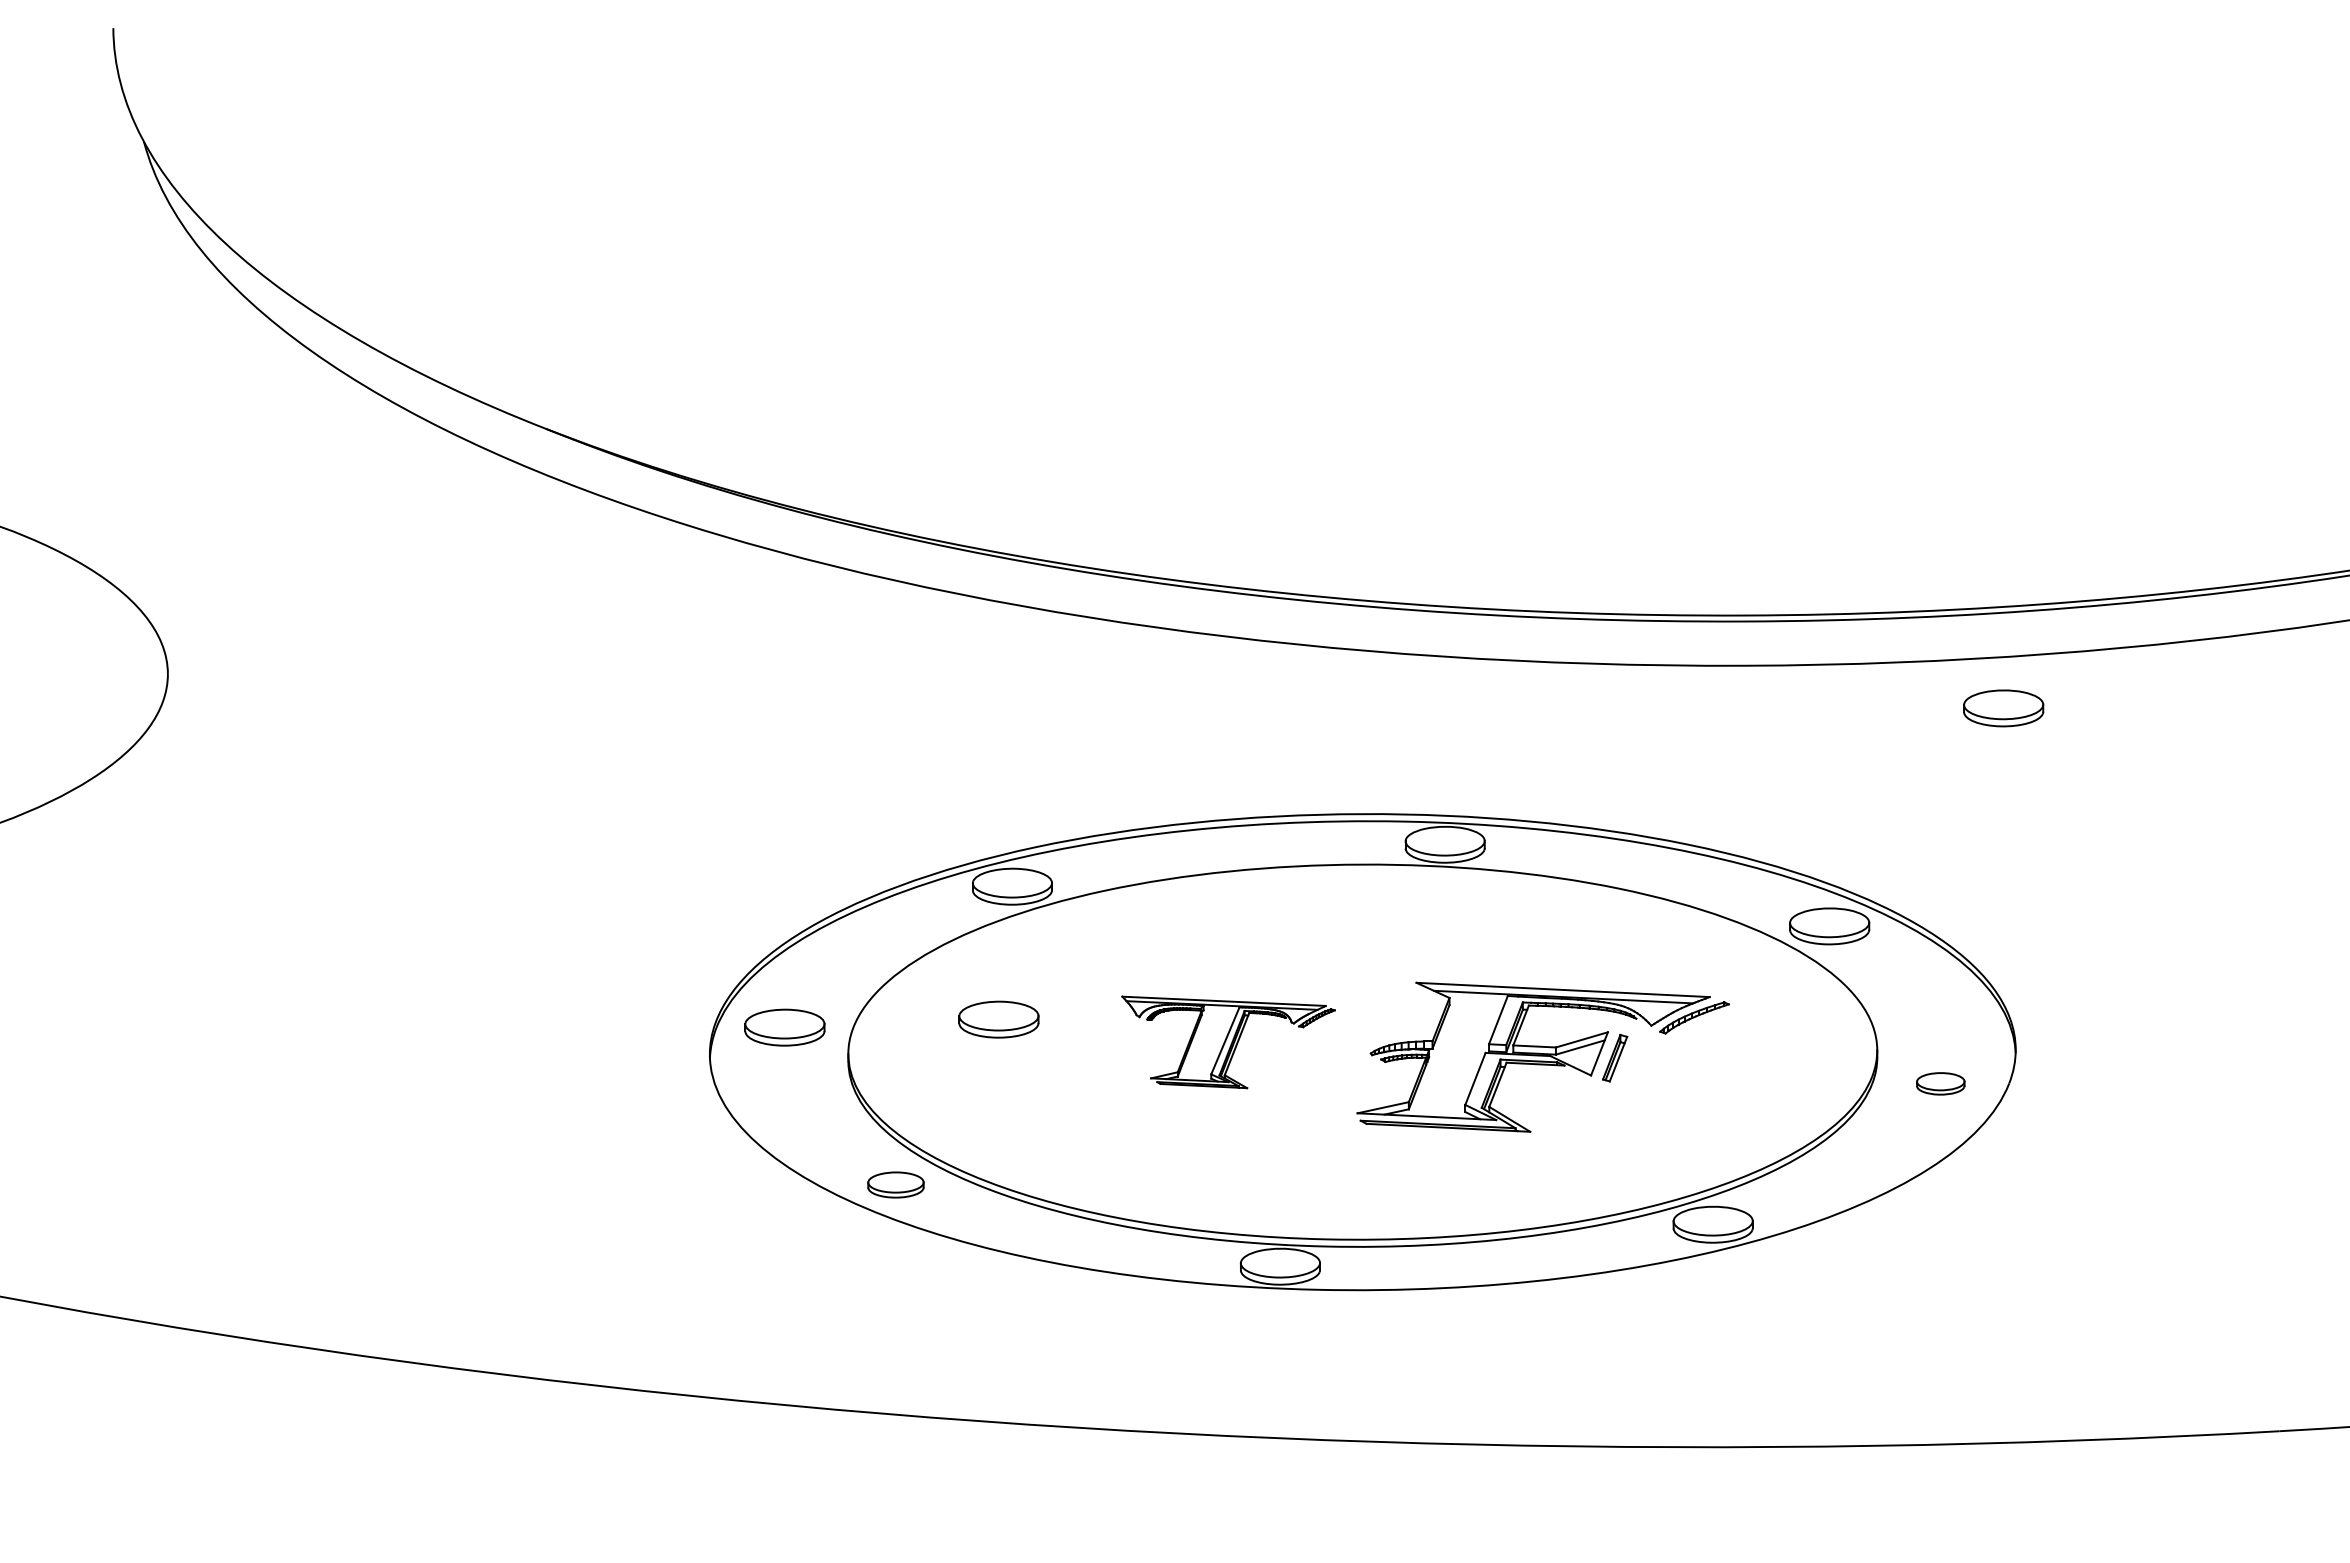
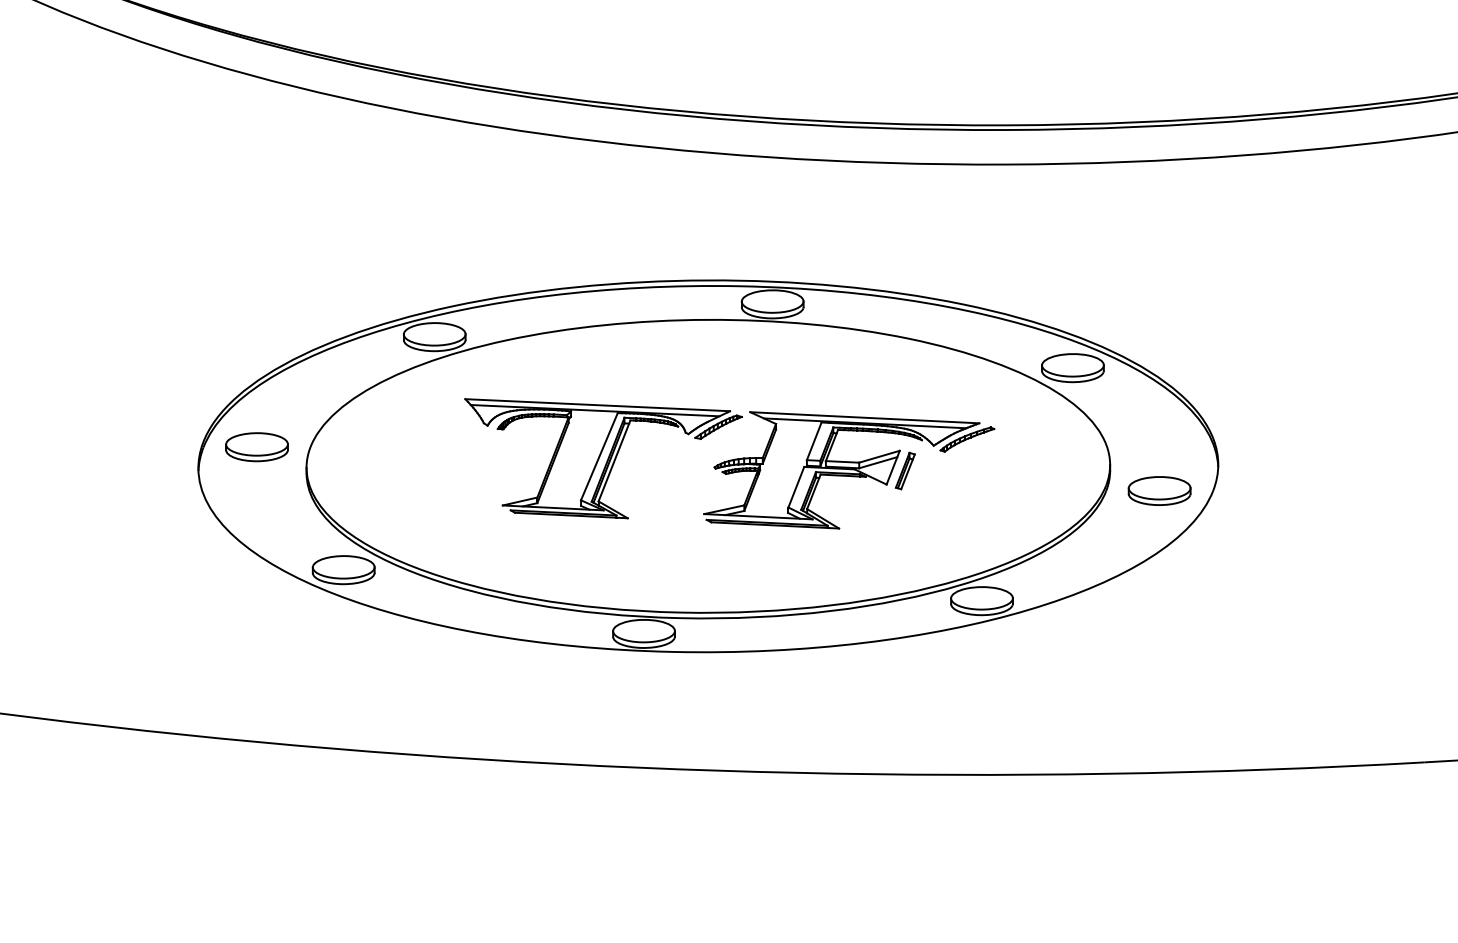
part: (2003, 708) -> (1208, 197), removed
part: (998, 1019) -> (423, 440), removed
part: (1228, 1042) -> (603, 458), size x1.67
part: (1940, 1083) -> (1159, 490), size x1.67
part: (895, 1184) -> (343, 569), size x1.43

